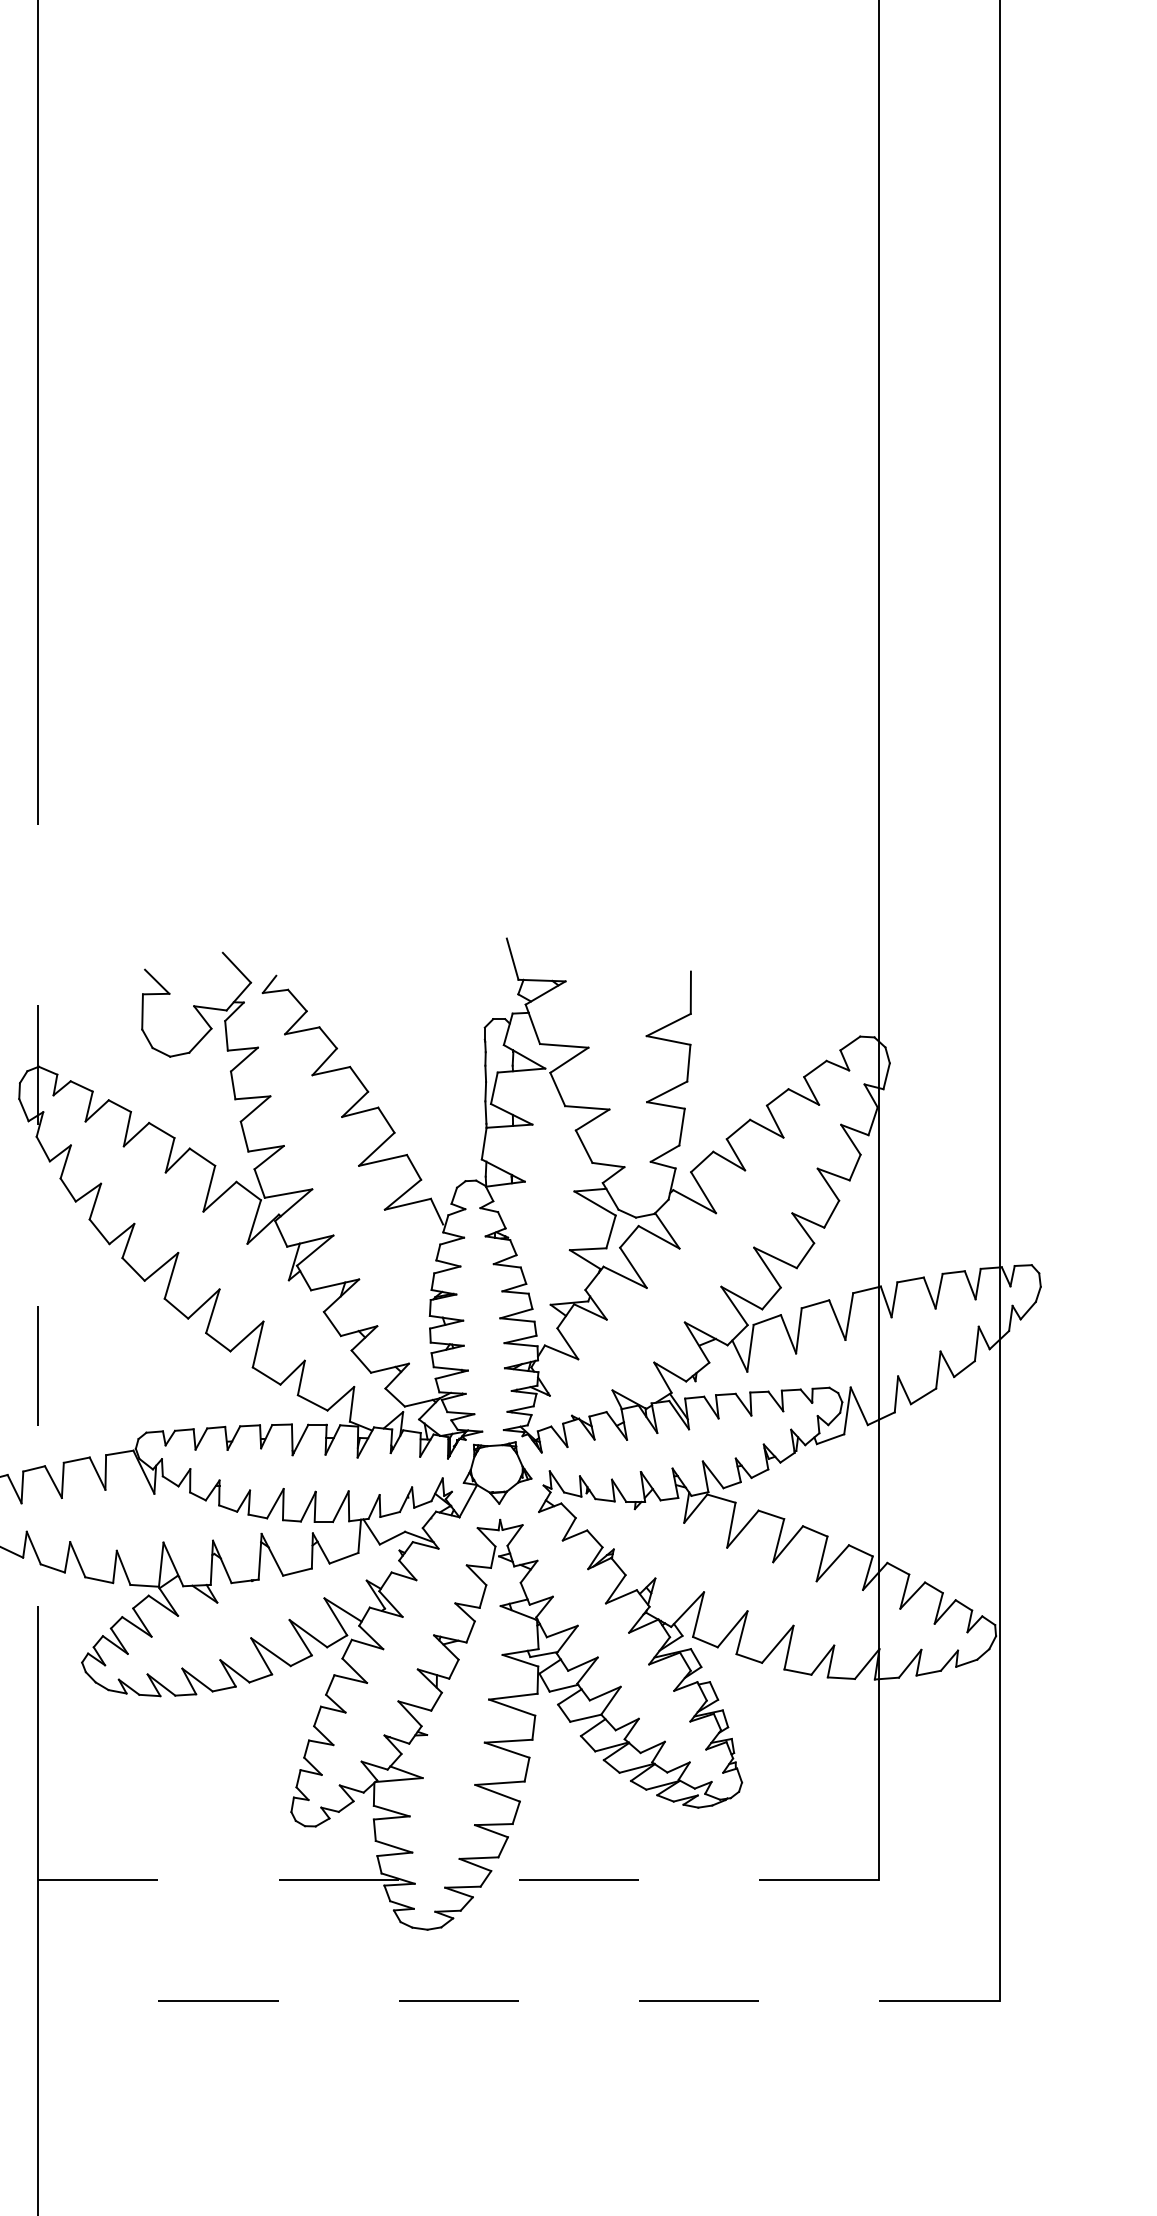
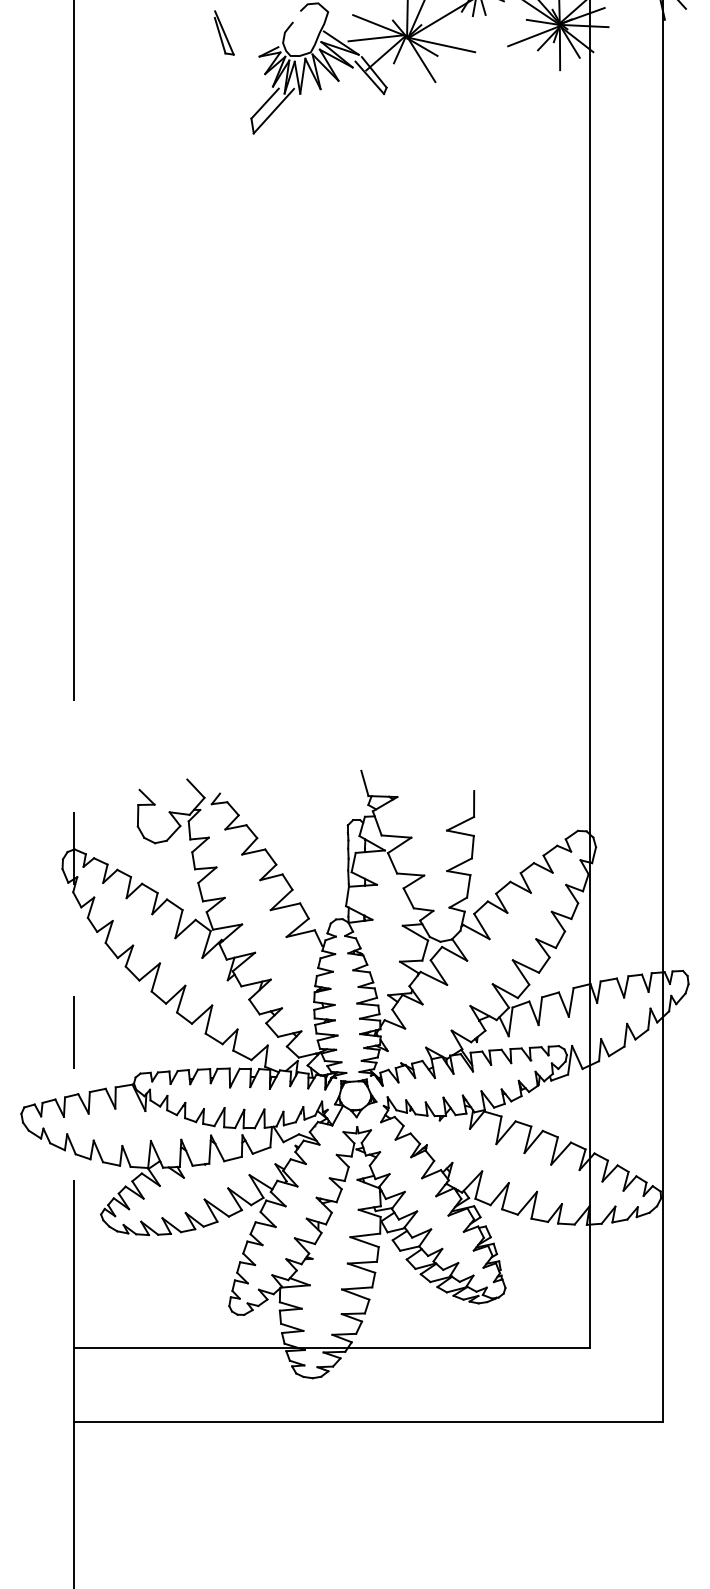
line: (458, 1881) -> (331, 1348), dashed -> solid
line: (518, 2000) -> (368, 1421), dashed -> solid

